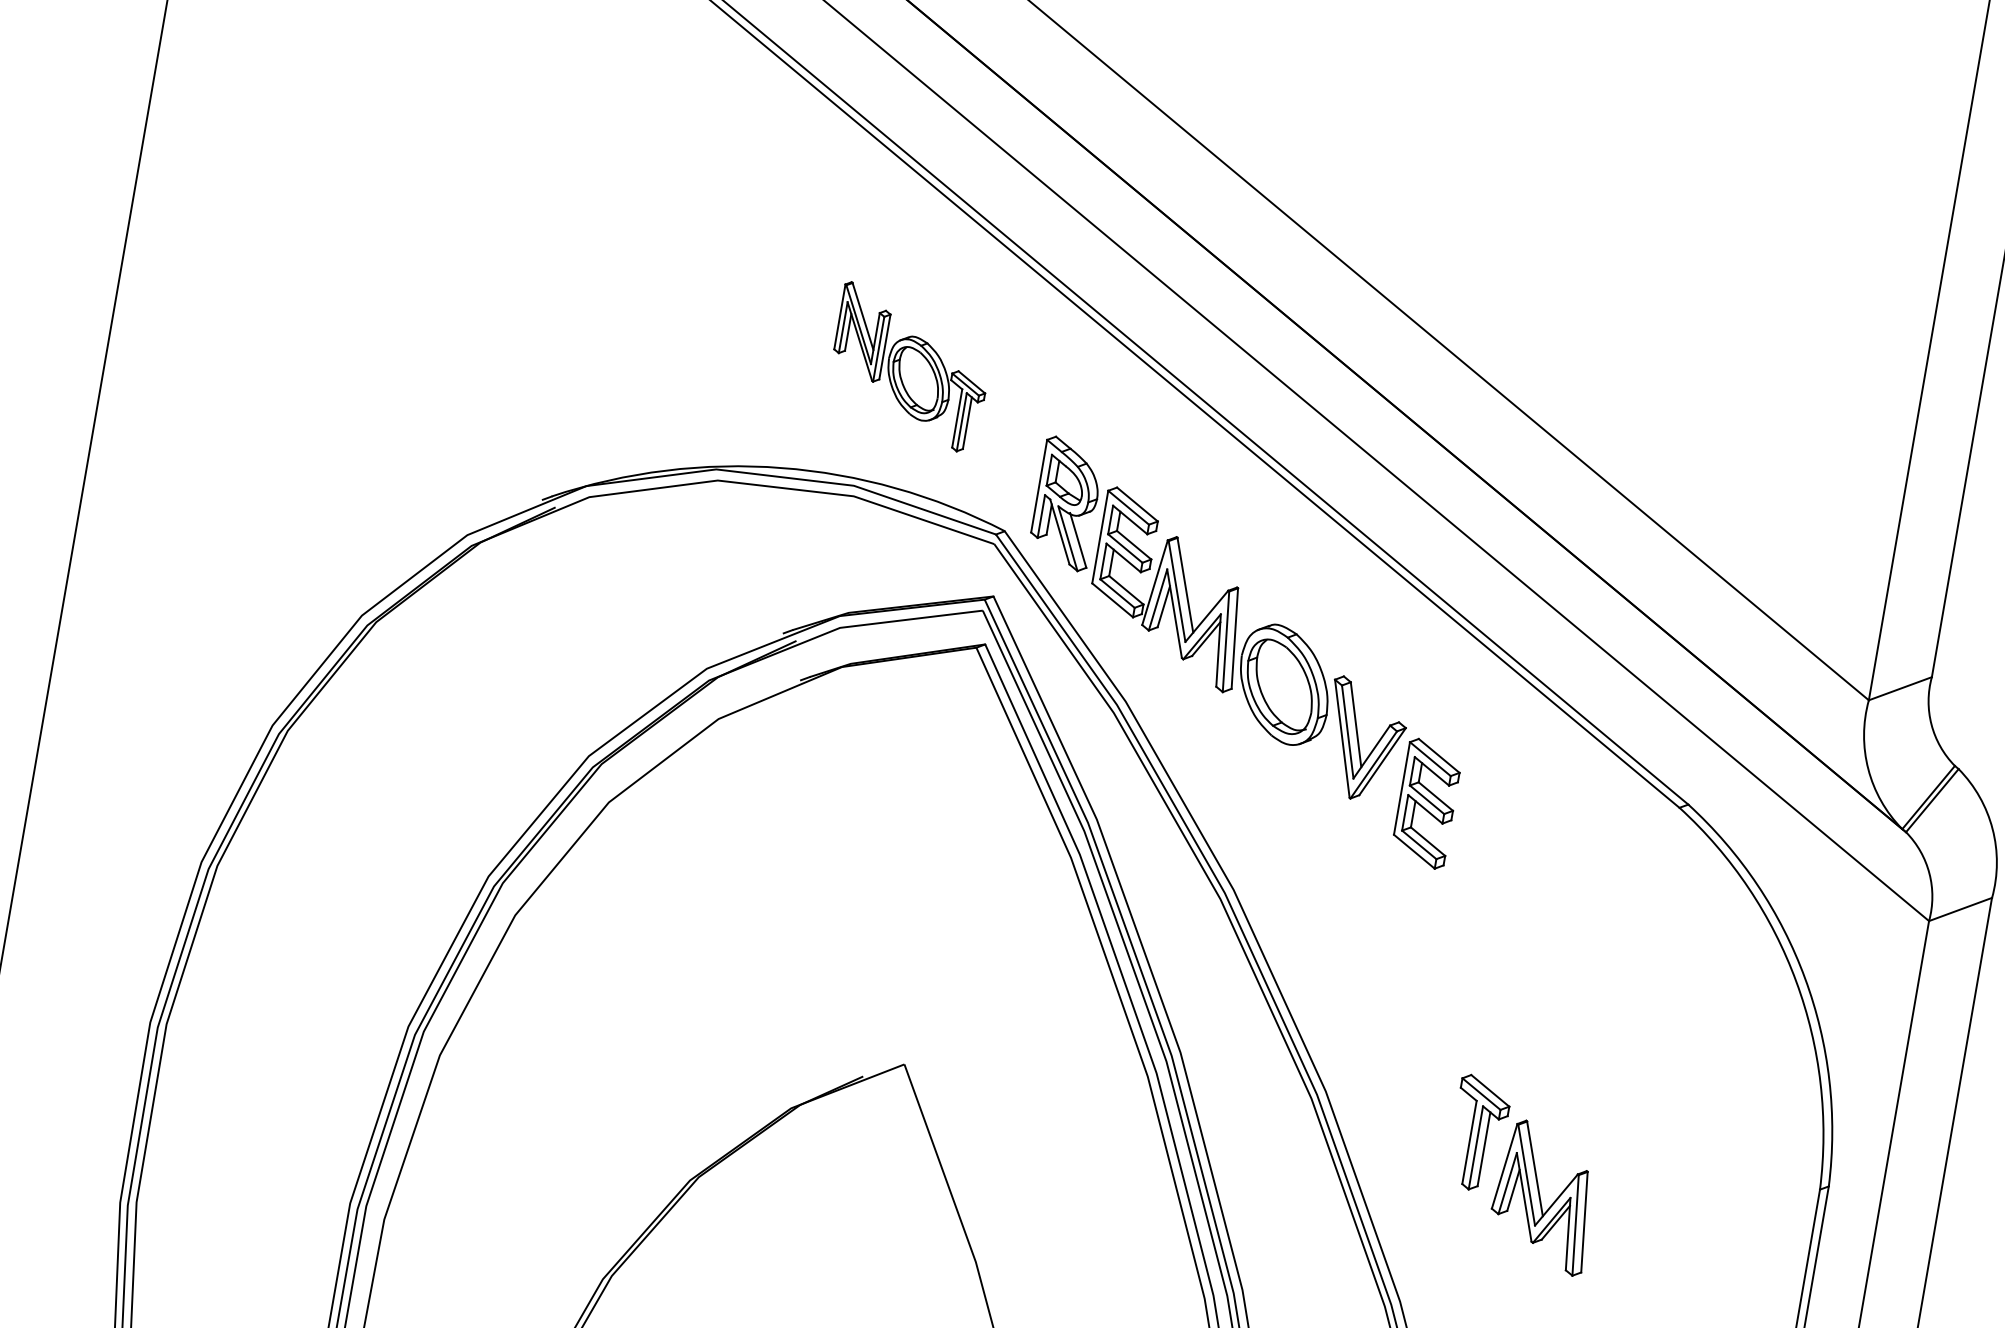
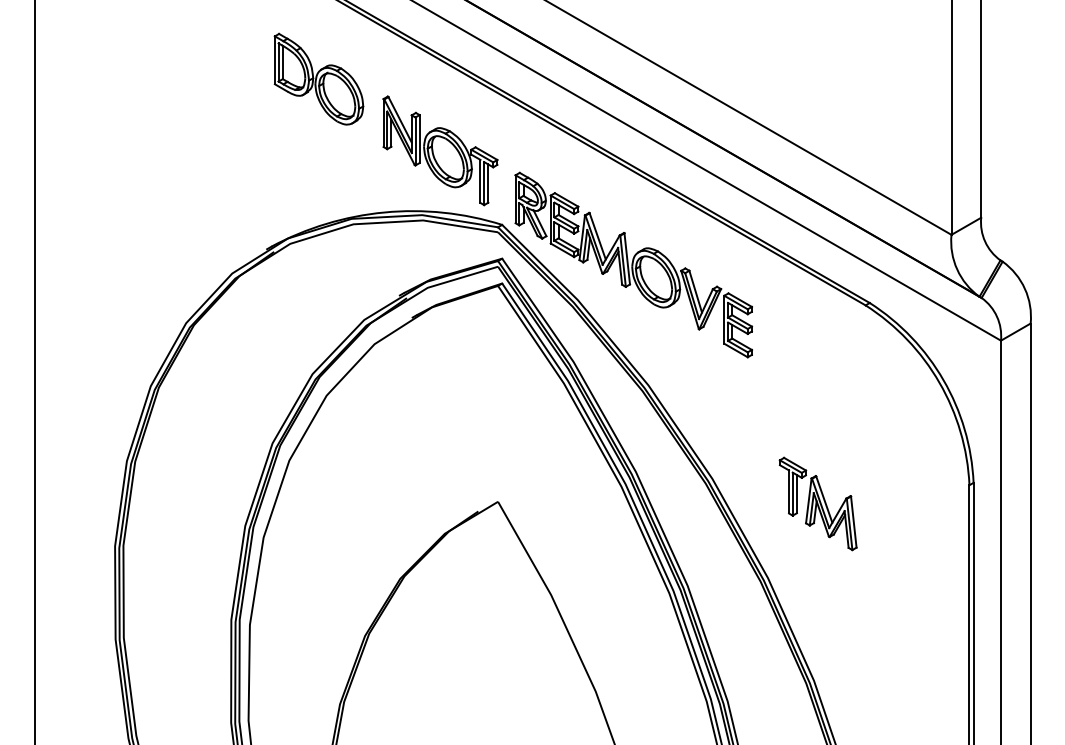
part: (698, 187) -> (318, 78), added
part: (910, 367) -> (440, 150), size x1.43

